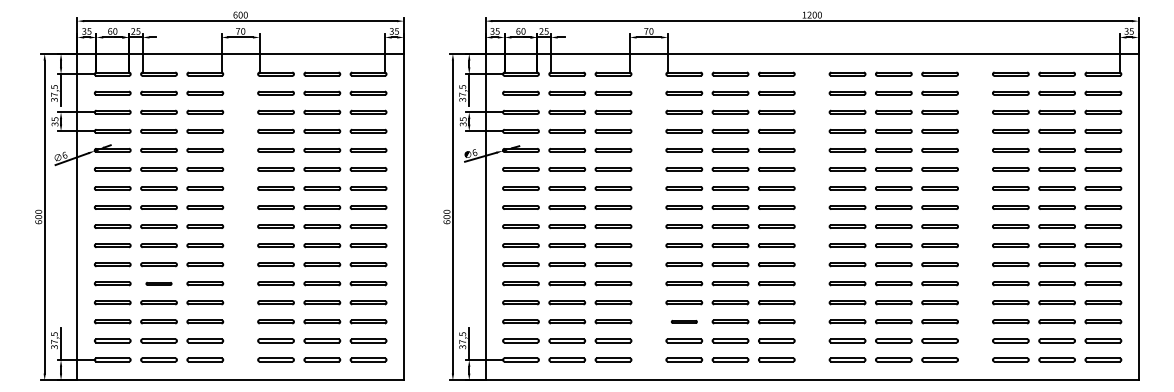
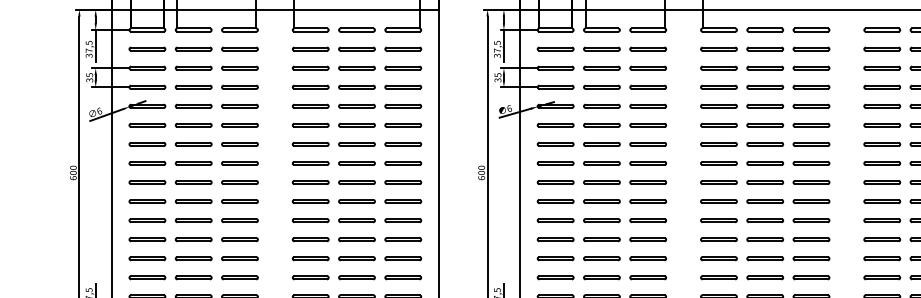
part: (158, 283) -> (193, 239), size x1.43
part: (684, 321) -> (719, 277), size x1.43

